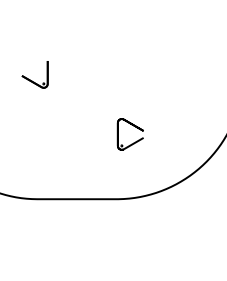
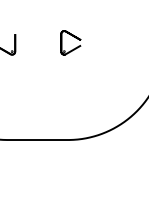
part: (133, 126) -> (73, 36), moved

